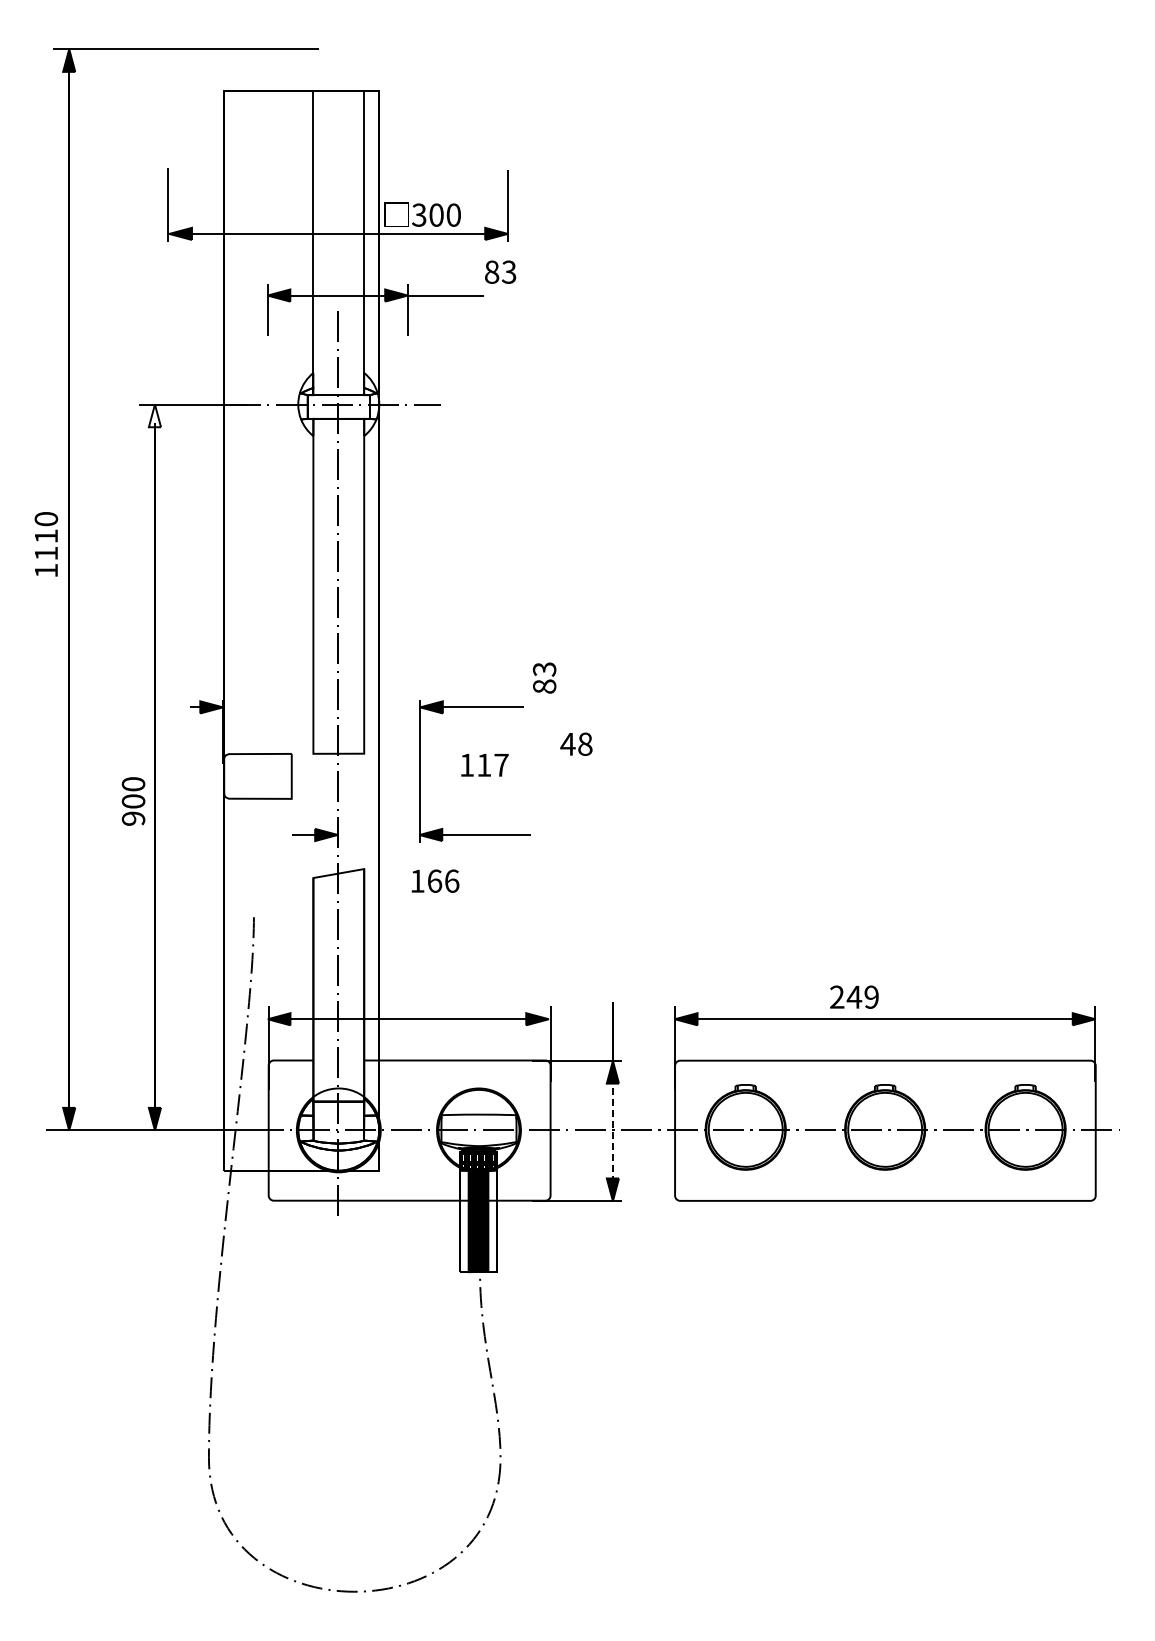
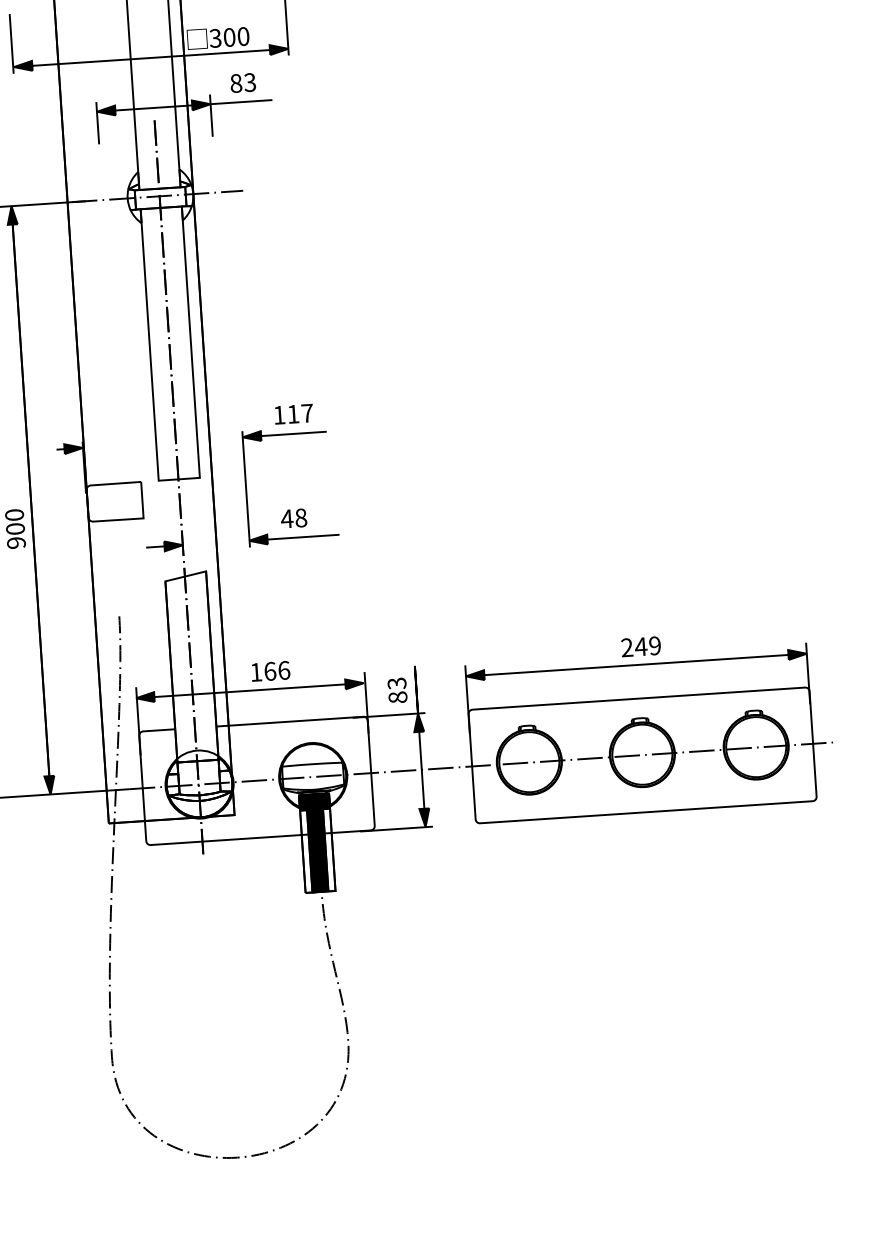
text: (500, 271) -> (243, 82), moved
fill: (154, 415) -> (11, 215), added
text: (544, 677) -> (397, 690), moved
text: (576, 743) -> (293, 517), moved
text: (484, 765) -> (293, 414), moved
text: (435, 880) -> (270, 670), moved
text: (854, 996) -> (641, 646), moved
line: (612, 1130) -> (421, 769), dashed -> solid

